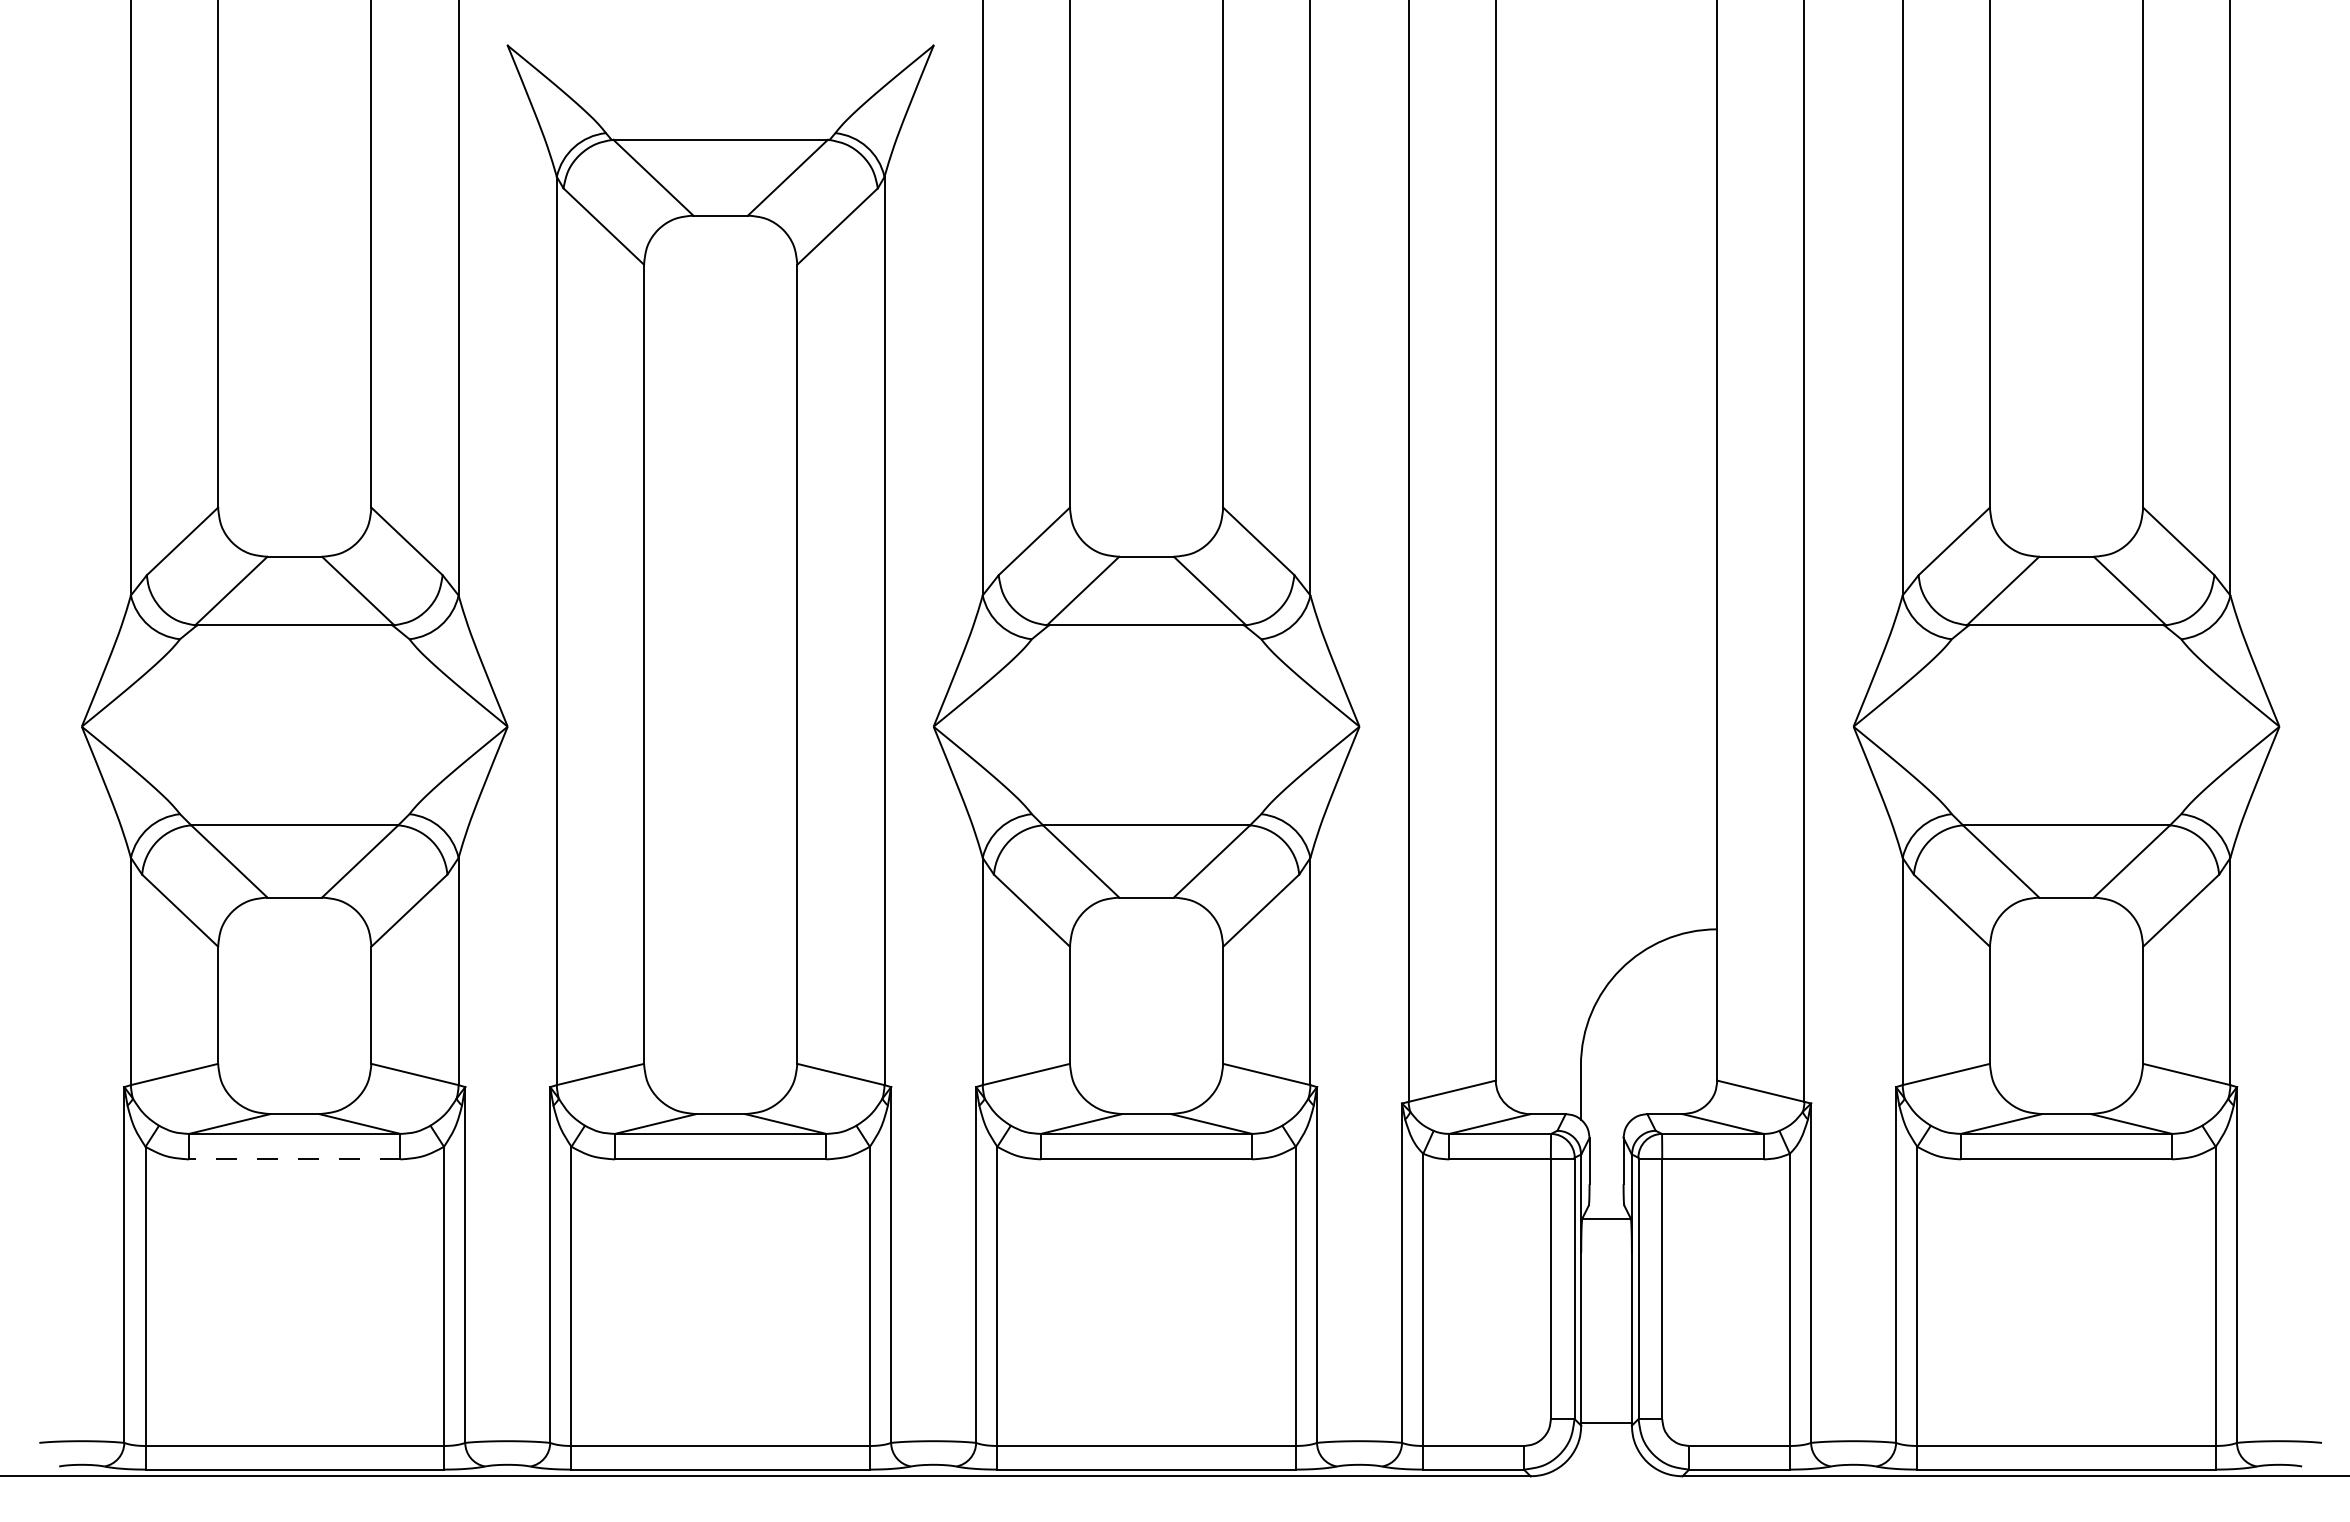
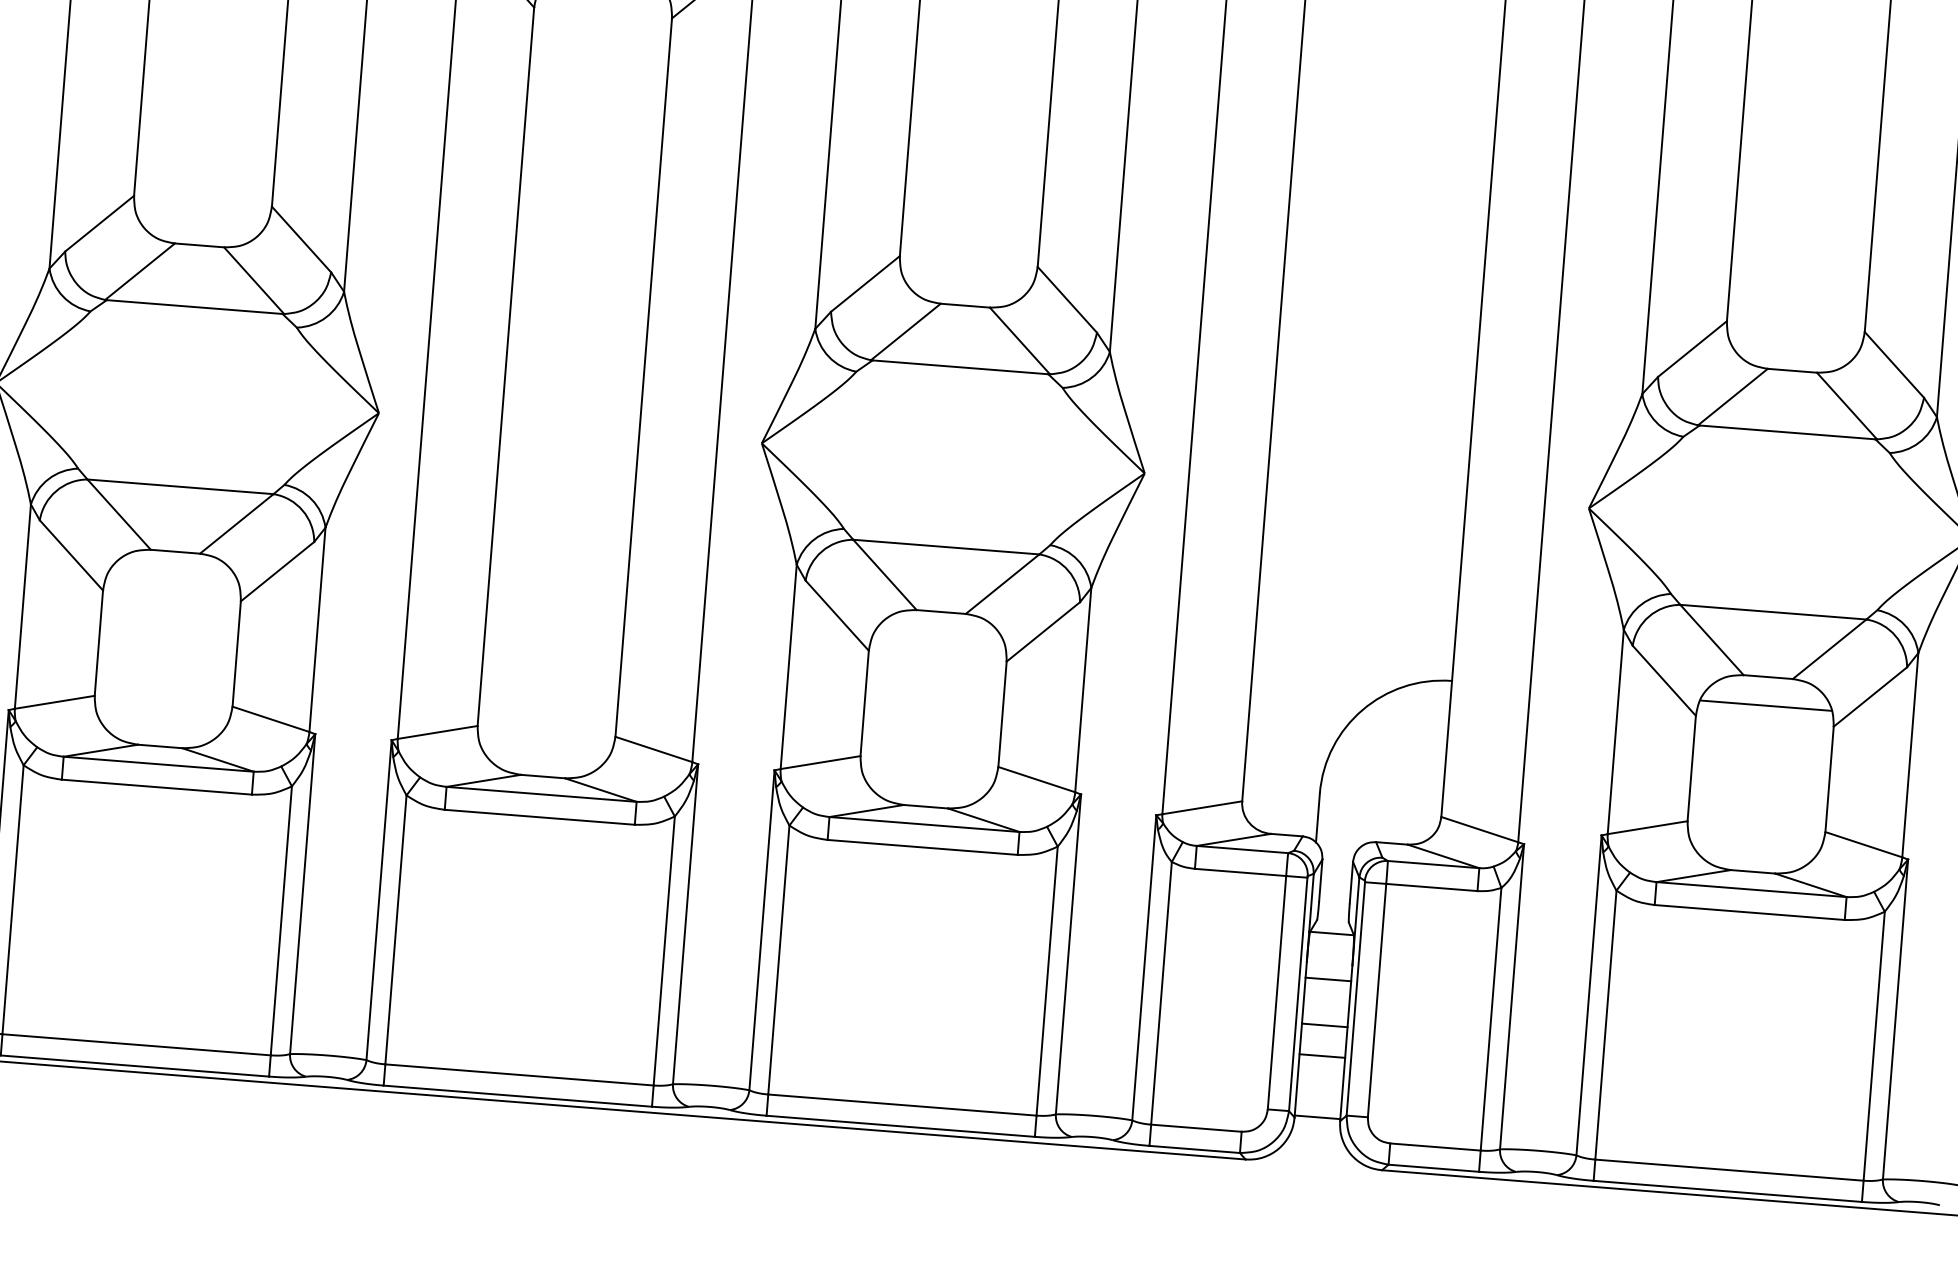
line: (2066, 929) -> (1765, 705), added
line: (294, 1159) -> (156, 787), dashed -> solid
line: (1606, 1270) -> (1328, 979), added
line: (1606, 1321) -> (1324, 1025), added
line: (1606, 1355) -> (1322, 1056), added

